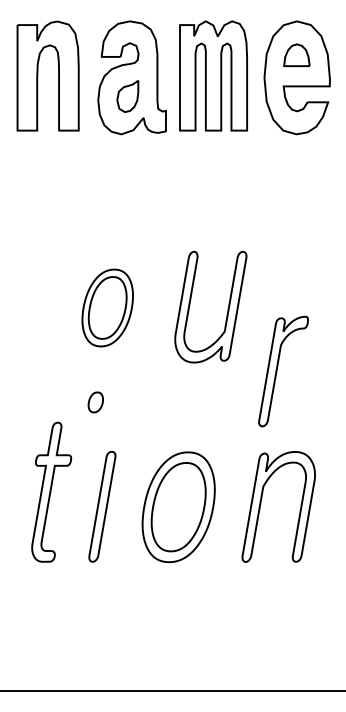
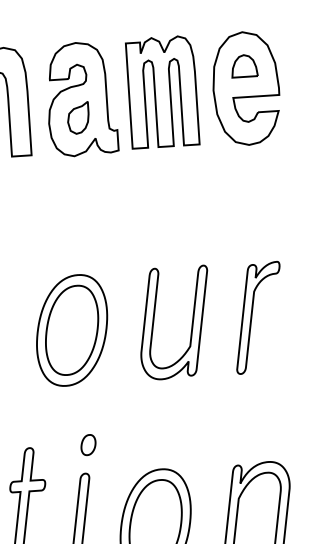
part: (107, 307) -> (71, 329), size x1.43
part: (283, 371) -> (258, 317), moved
part: (95, 402) -> (88, 445), moved

